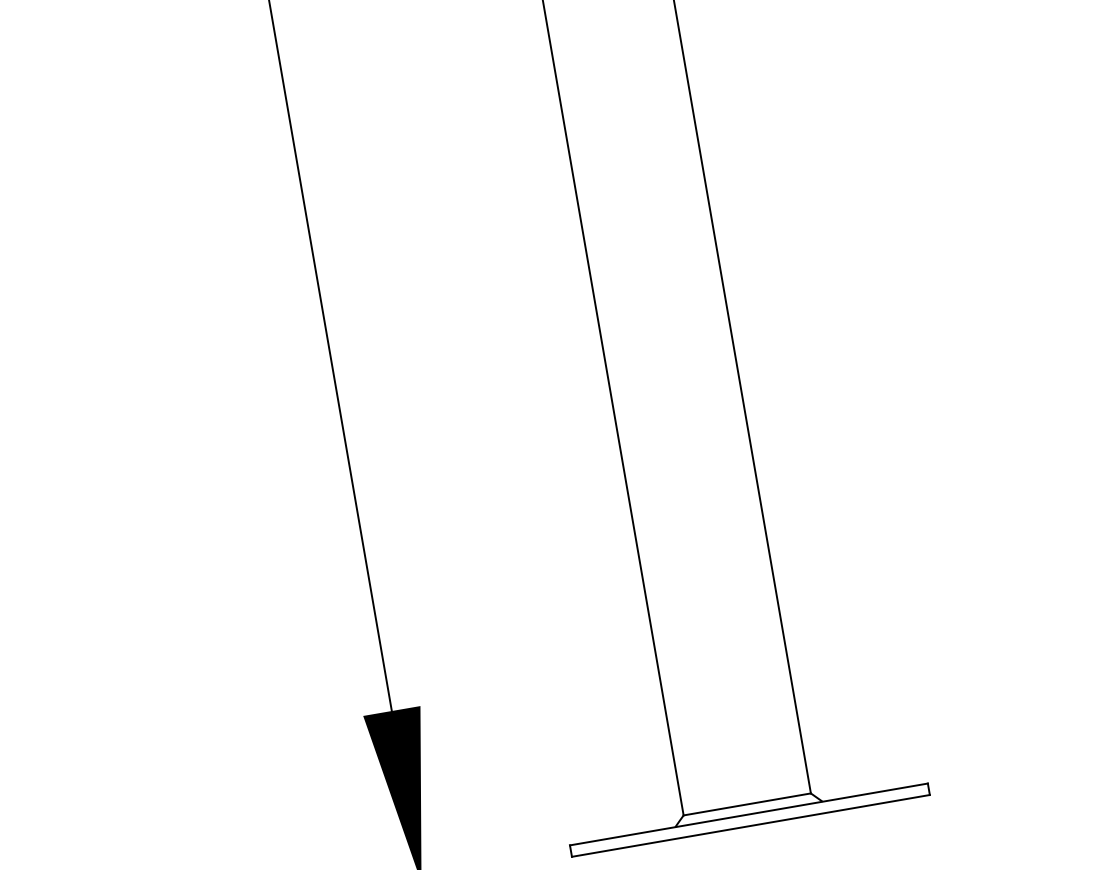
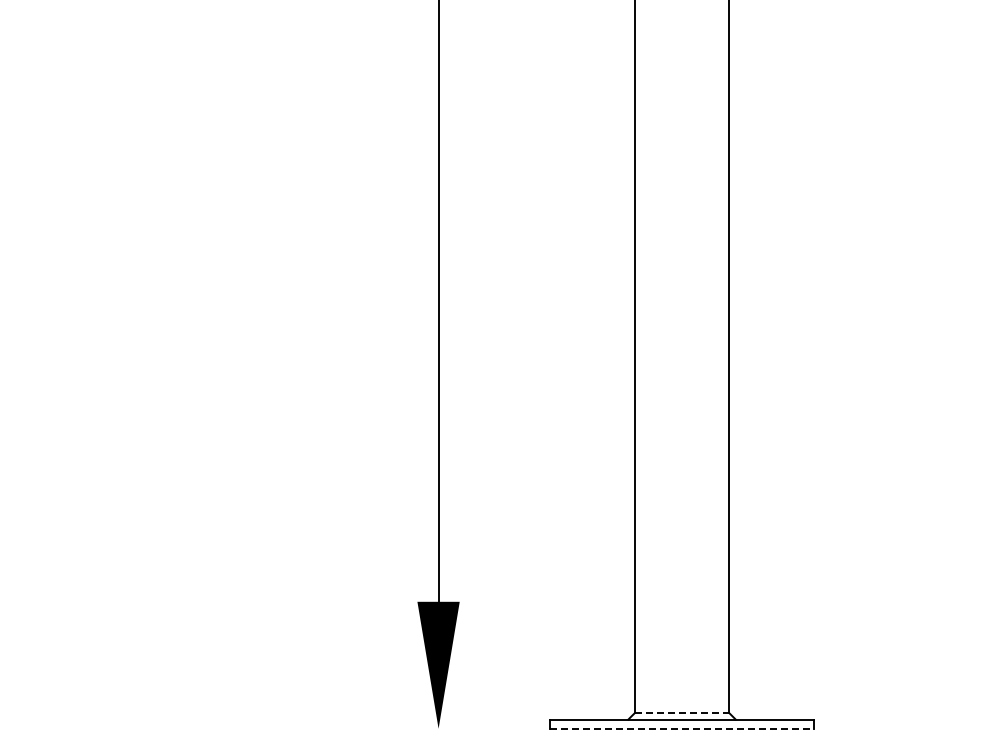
line: (747, 803) -> (682, 712), solid -> dashed
line: (751, 825) -> (682, 728), solid -> dashed

